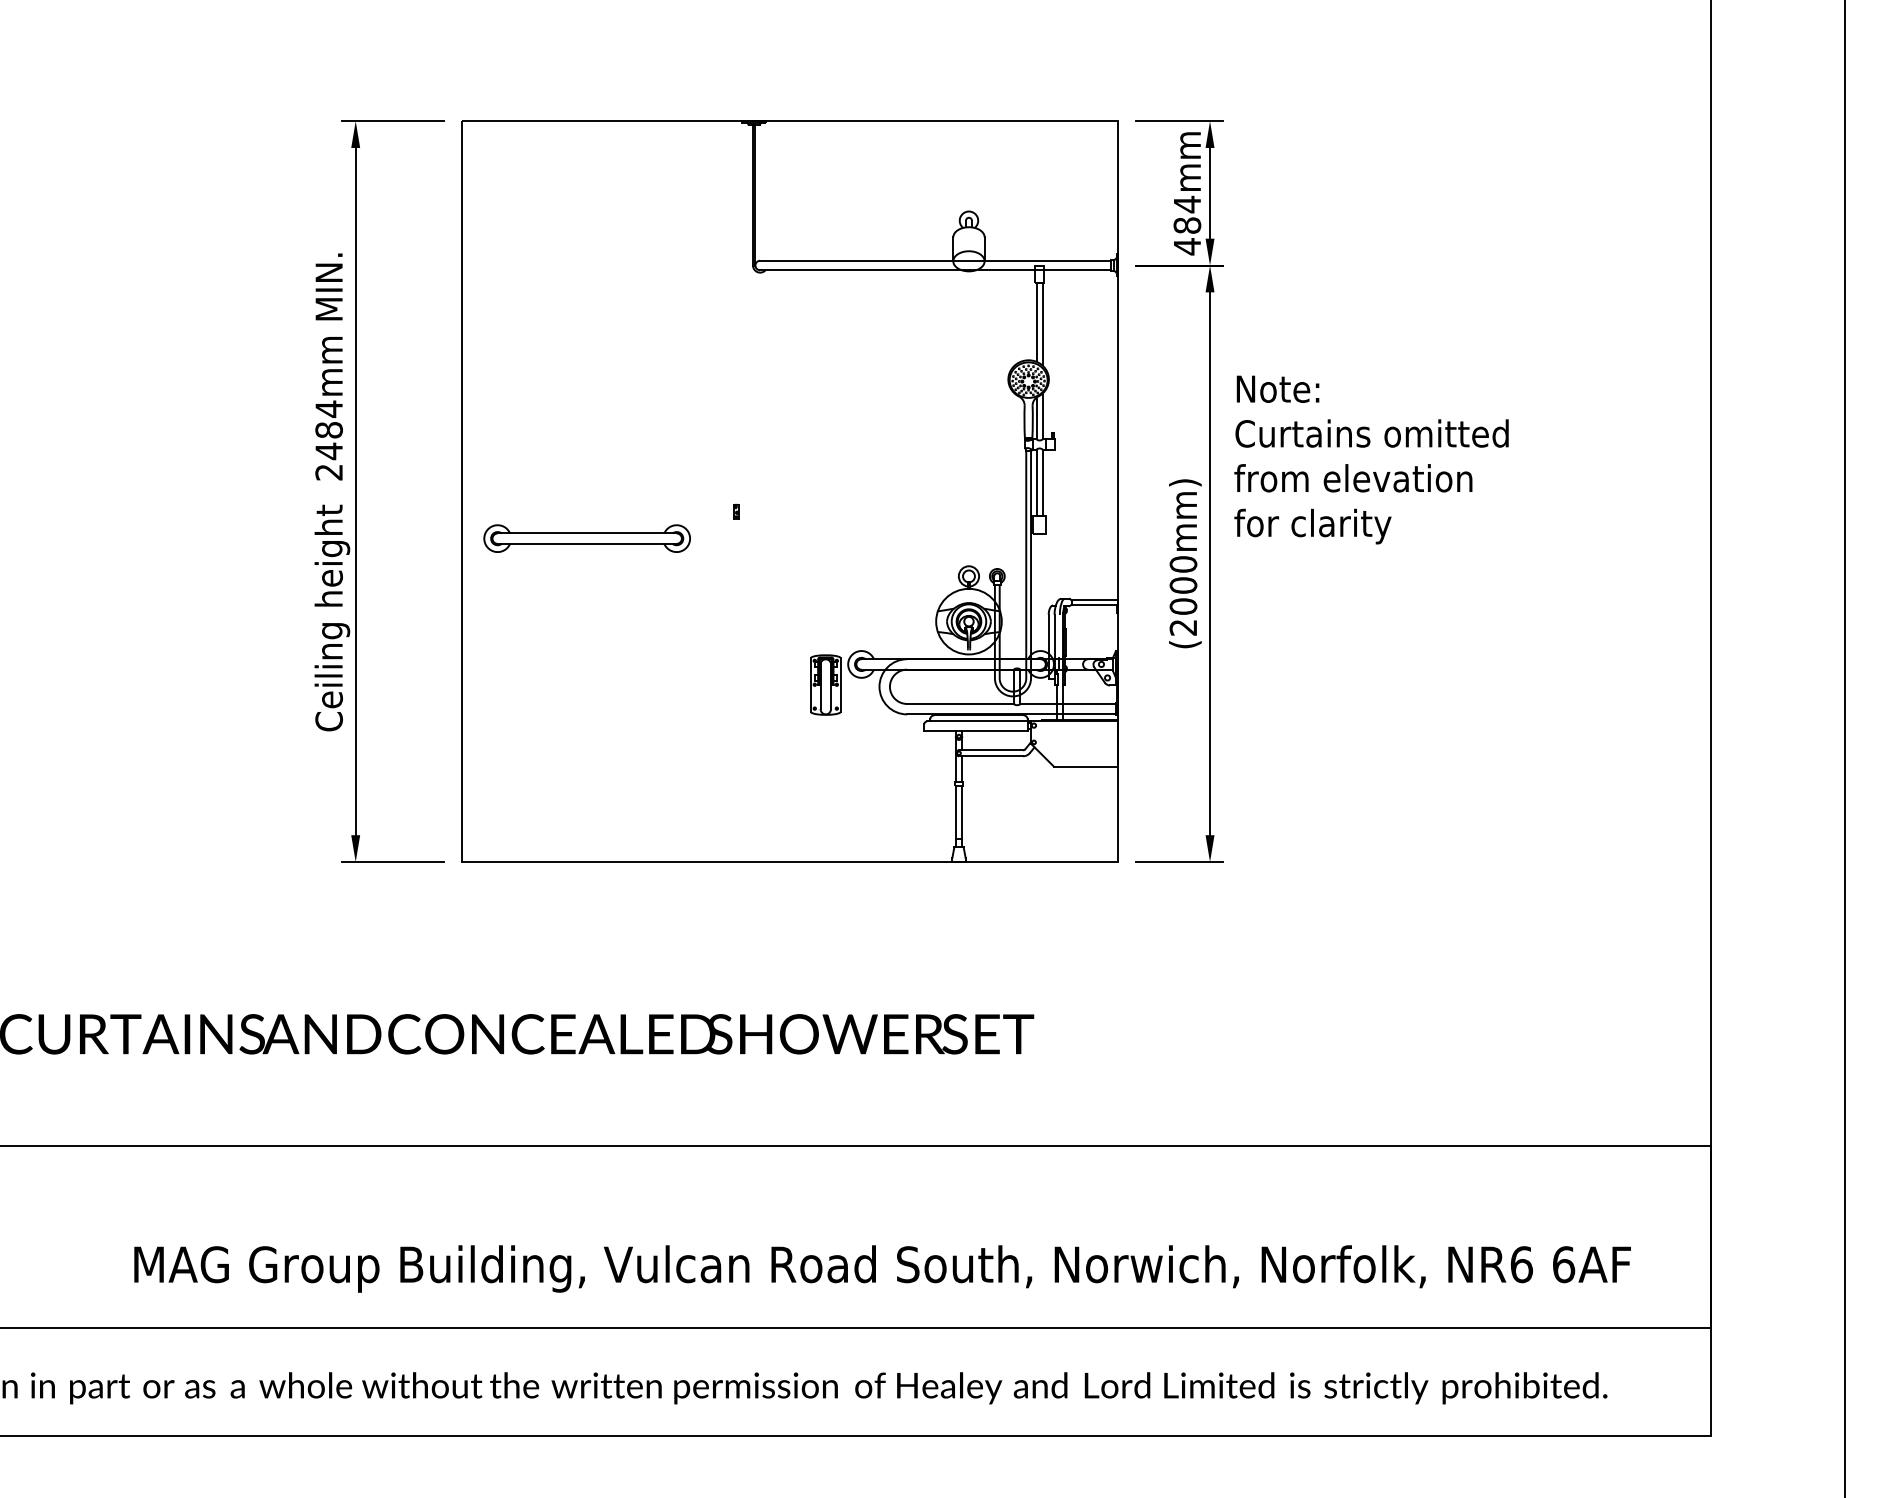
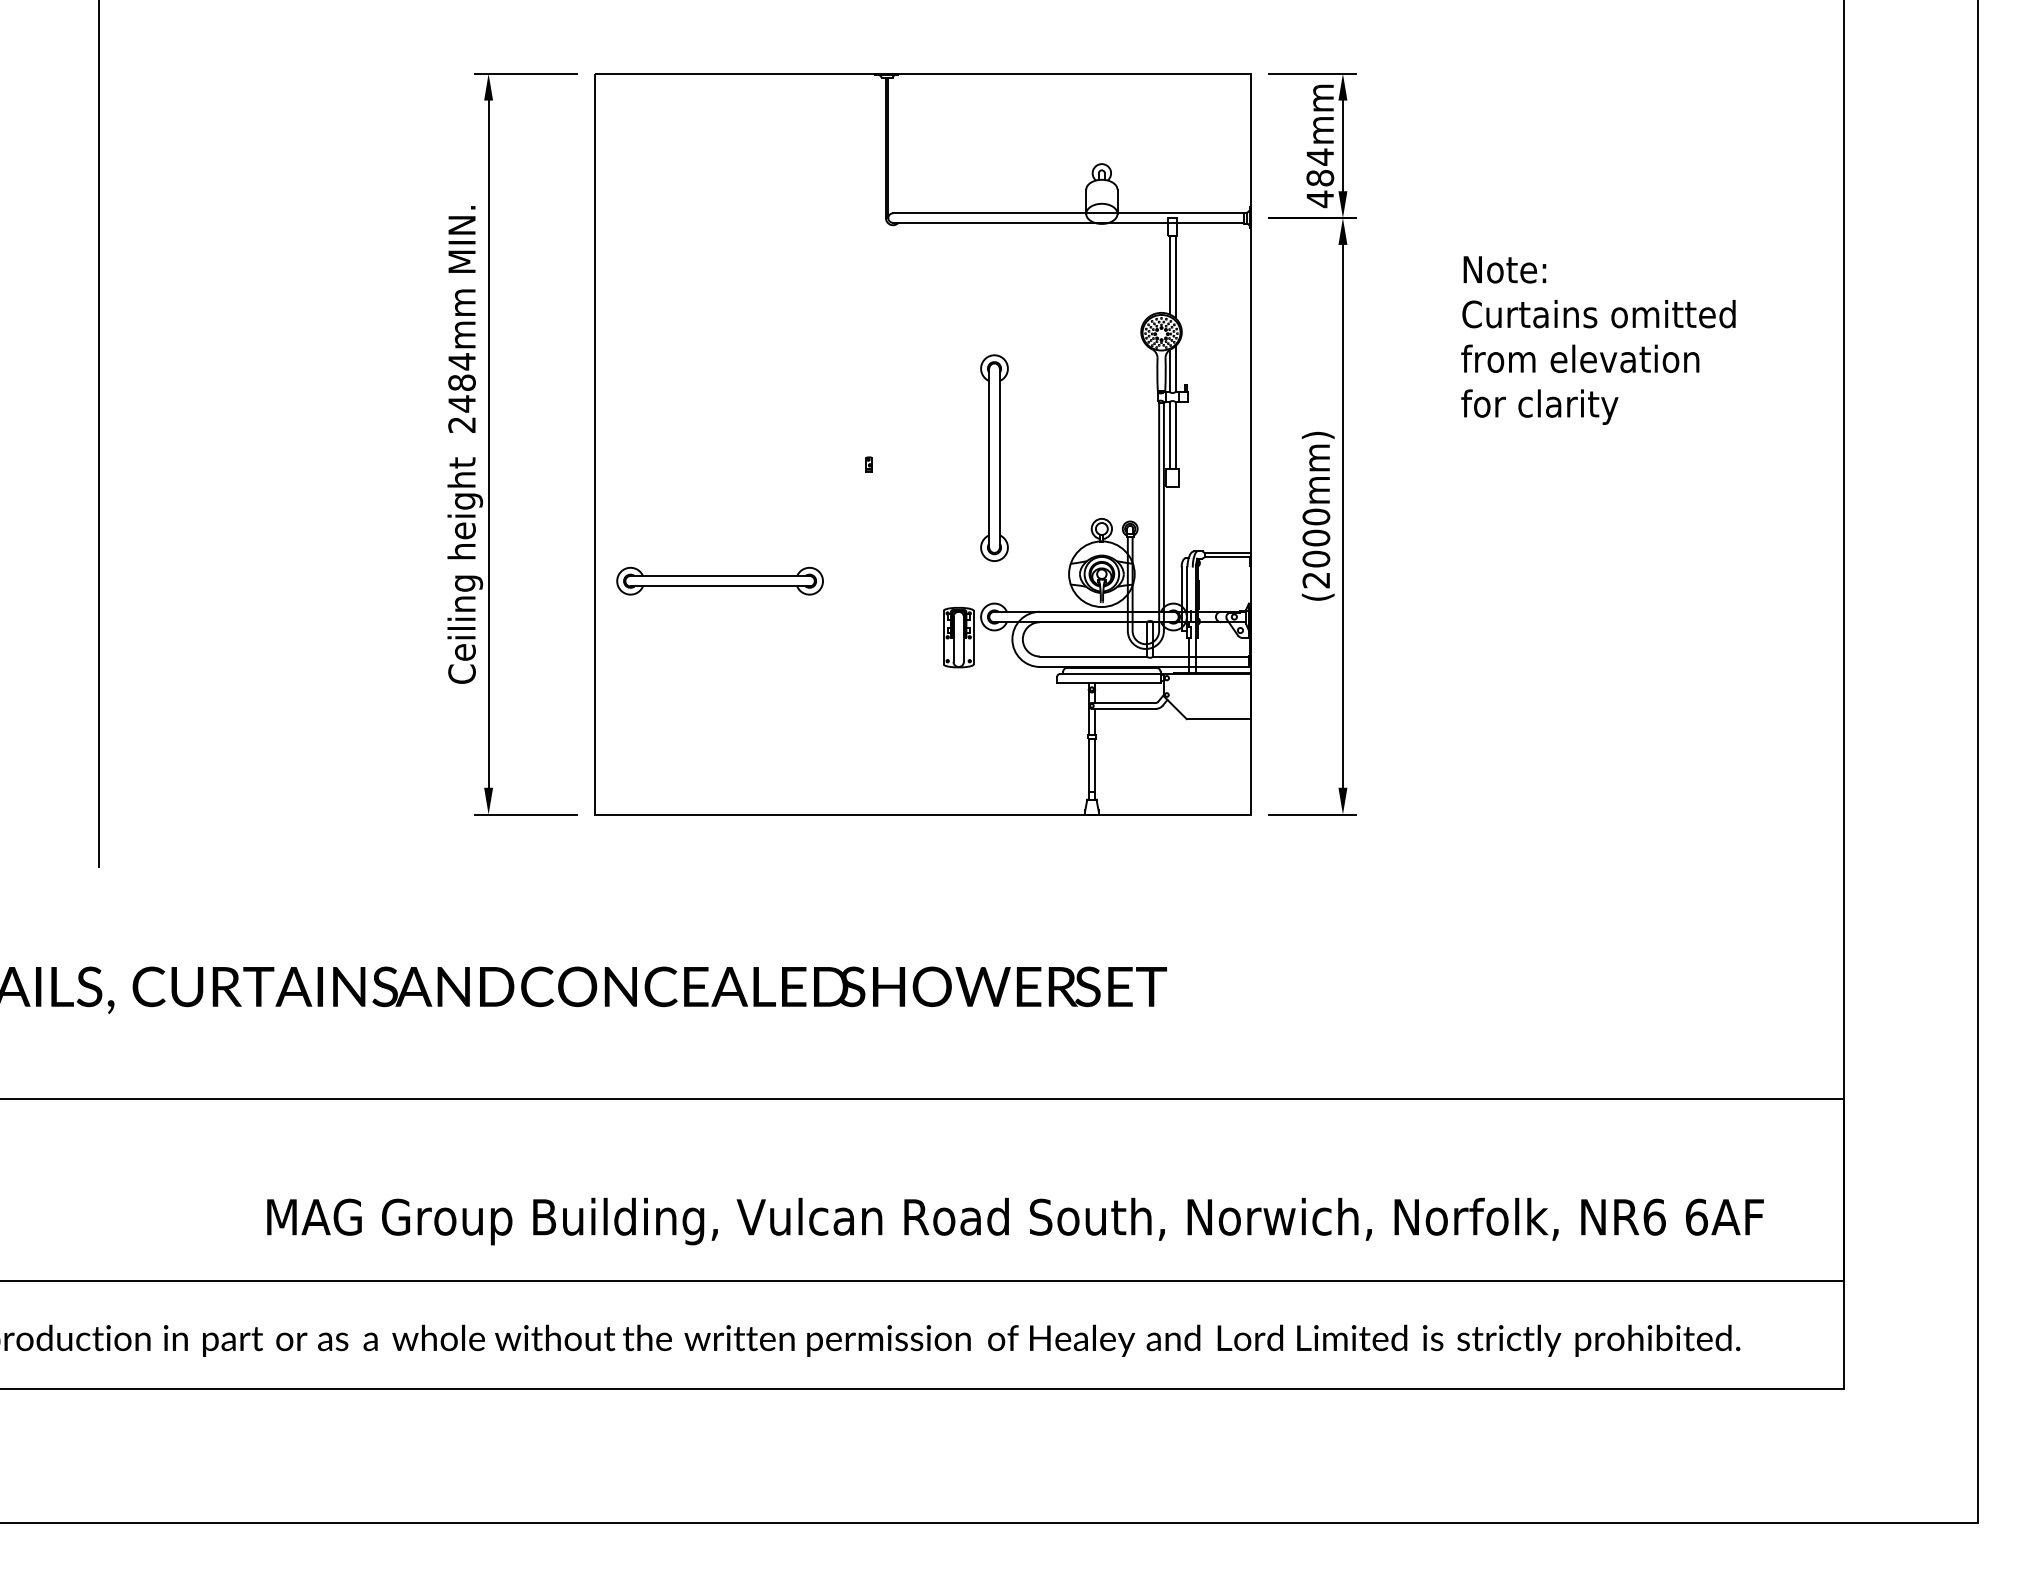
text: (1371, 459) -> (1598, 340), moved
part: (861, 504) -> (994, 457), added
part: (586, 537) -> (719, 580), moved

